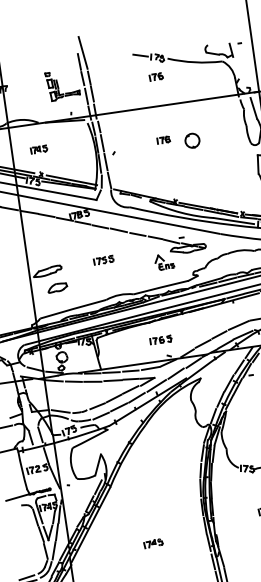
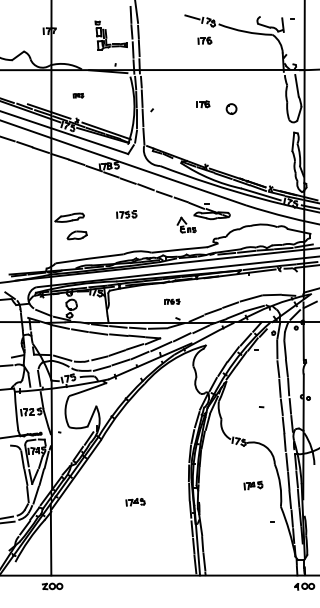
circle: (192, 140) -> (231, 108), size x0.7
part: (38, 149) -> (78, 95), size x0.6
part: (160, 339) -> (171, 301), size x0.7

